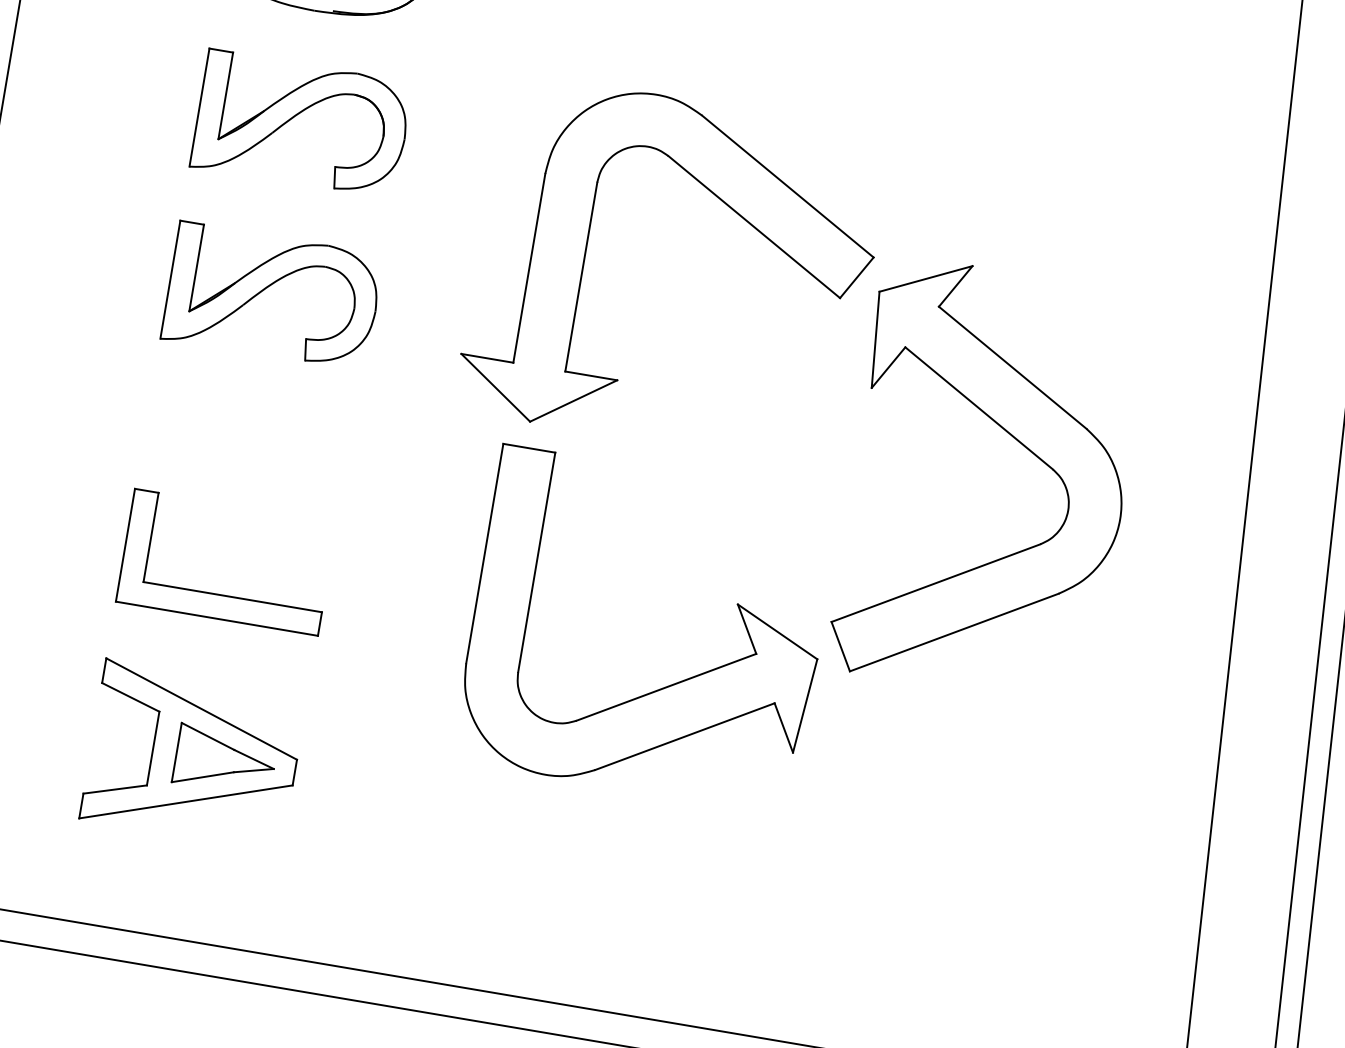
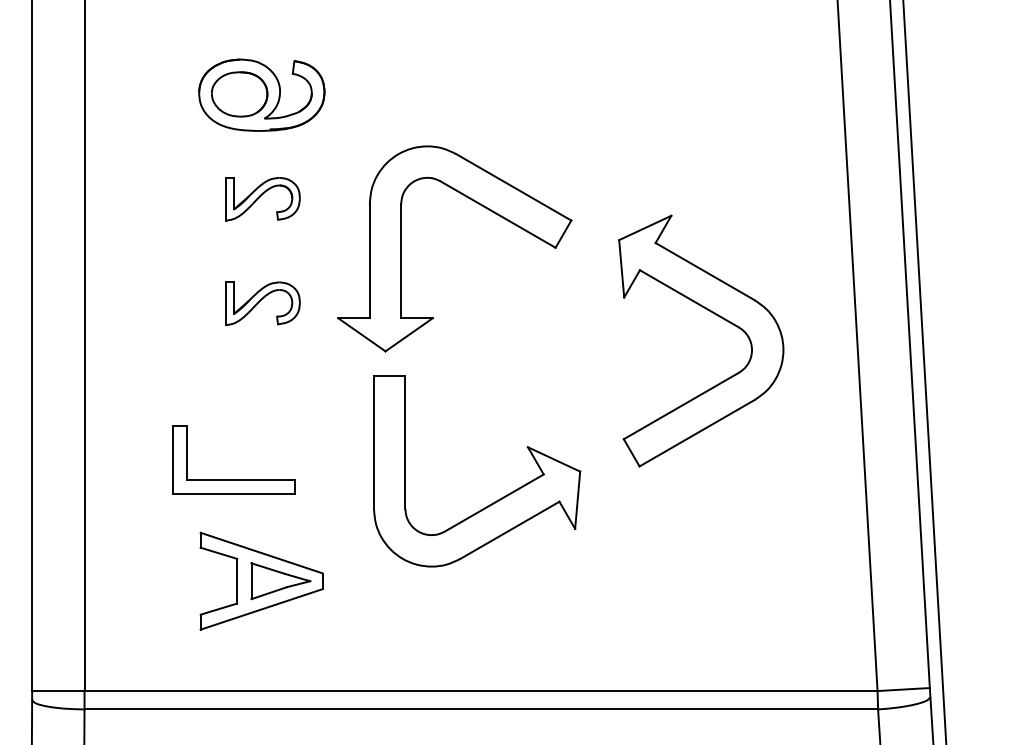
part: (301, 123) -> (262, 198), size x0.6
part: (729, 209) -> (481, 206), moved
part: (272, 296) -> (262, 303), size x0.6
part: (220, 593) -> (233, 479), moved
part: (667, 684) -> (494, 501), moved

